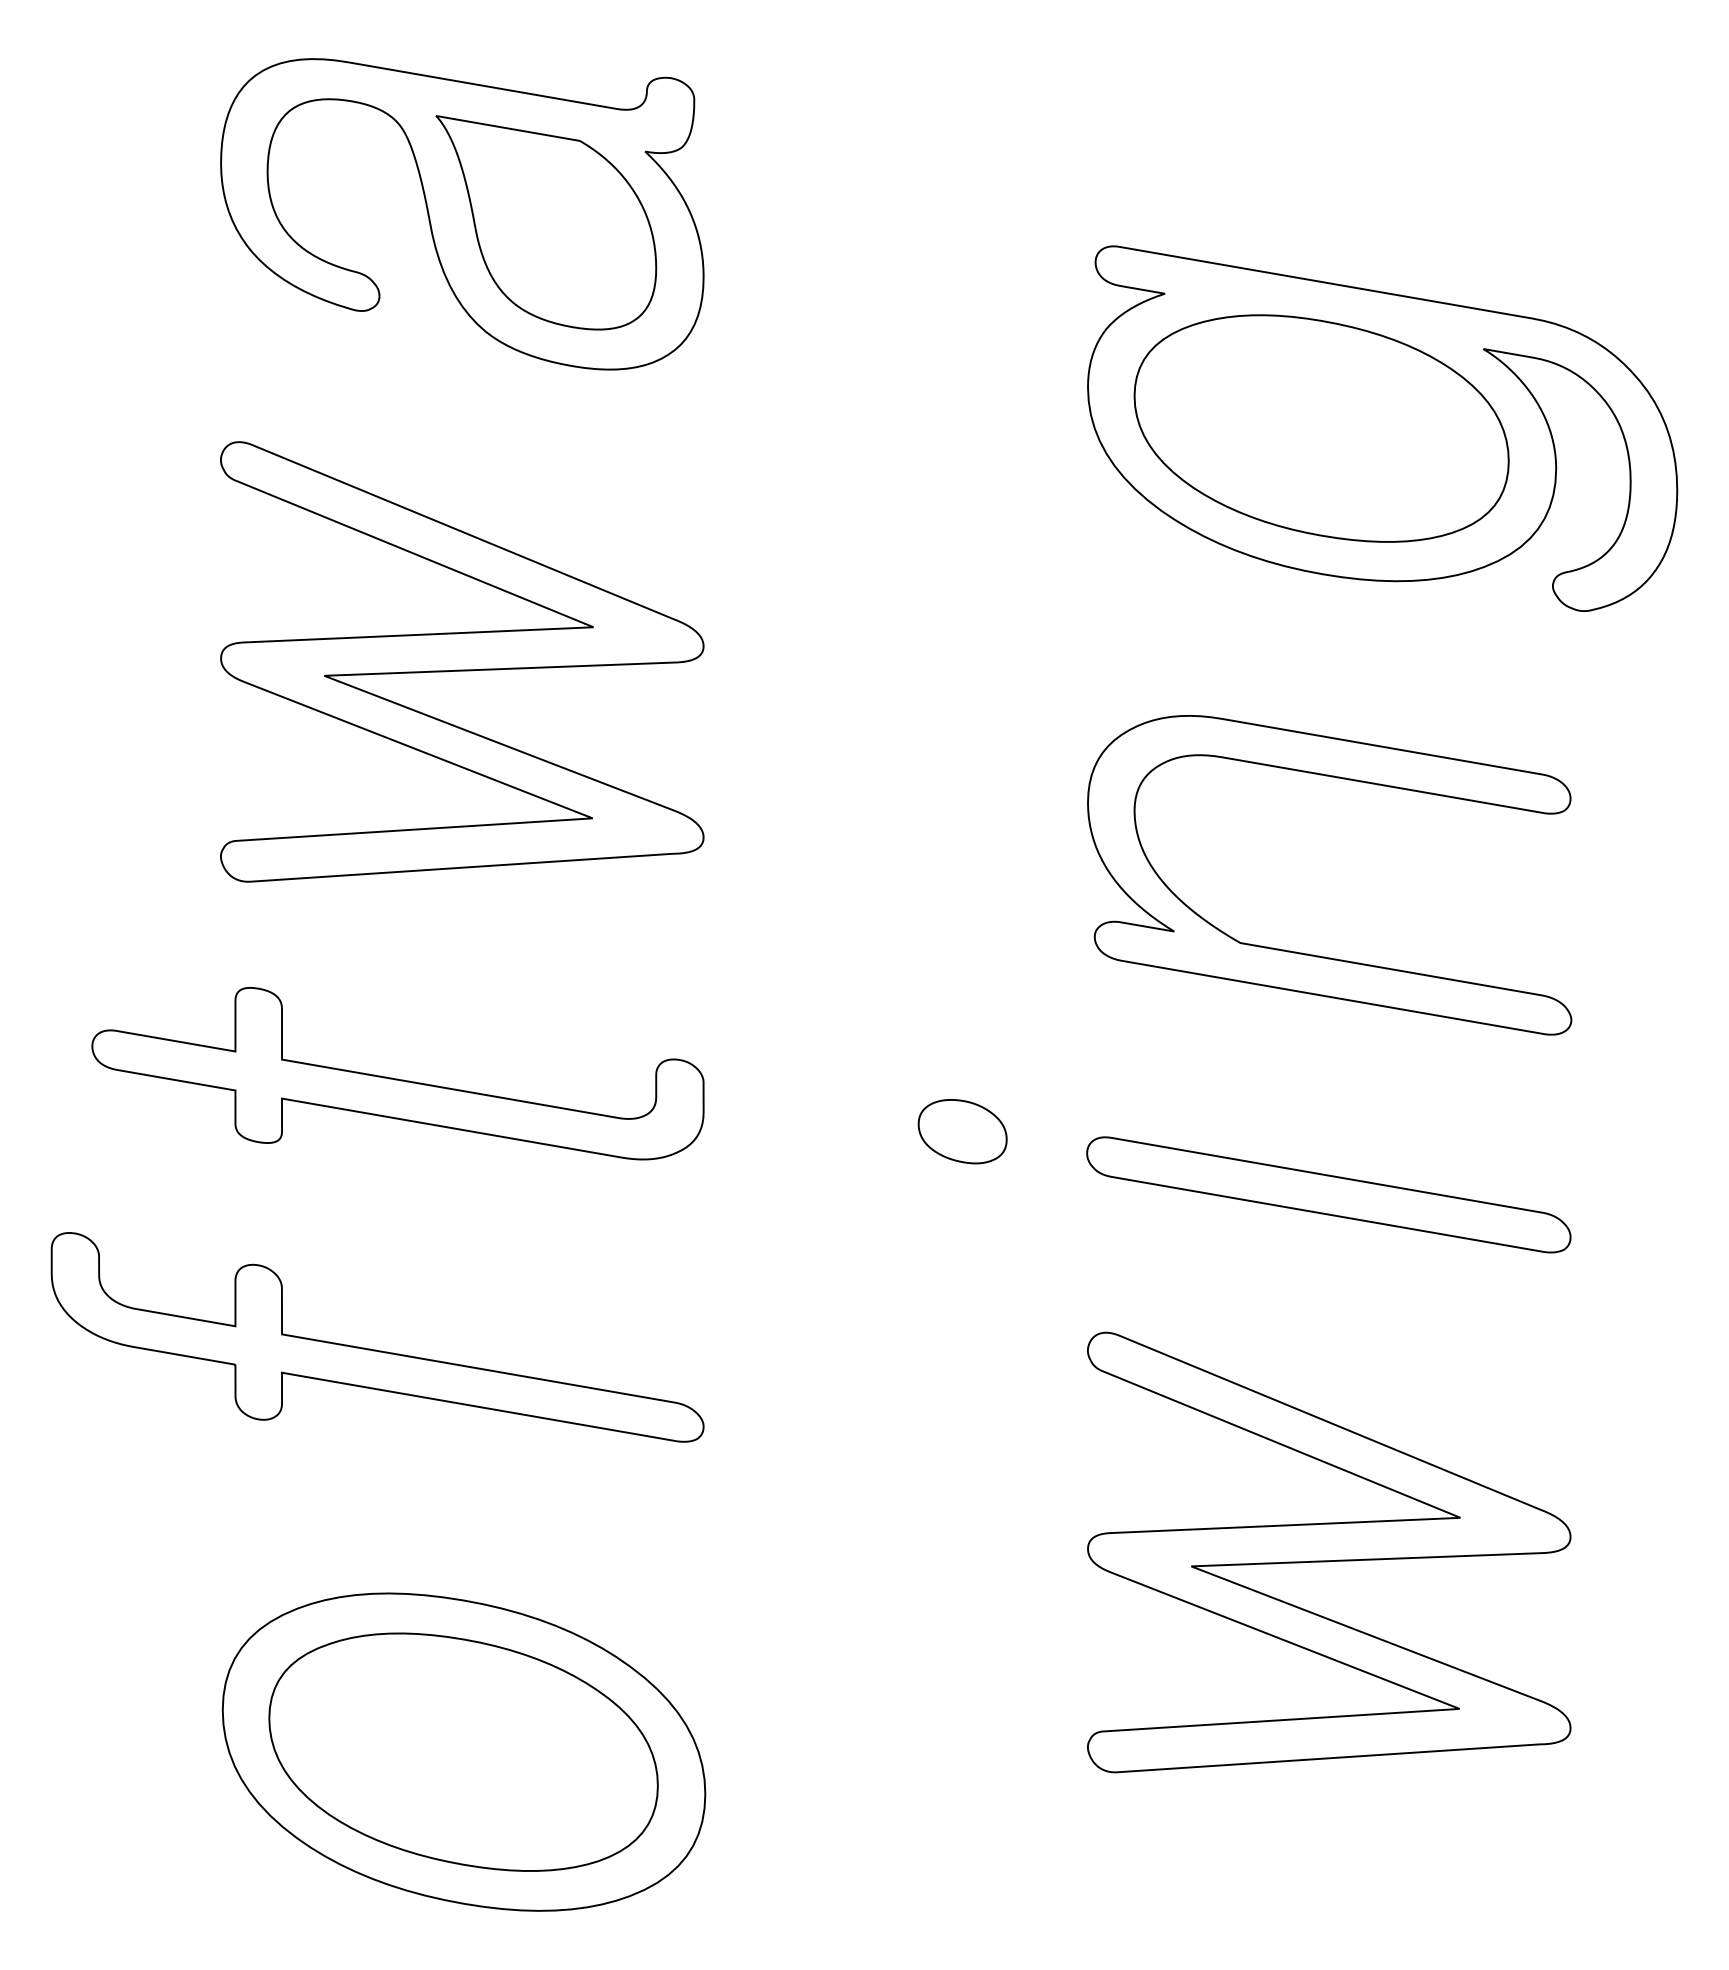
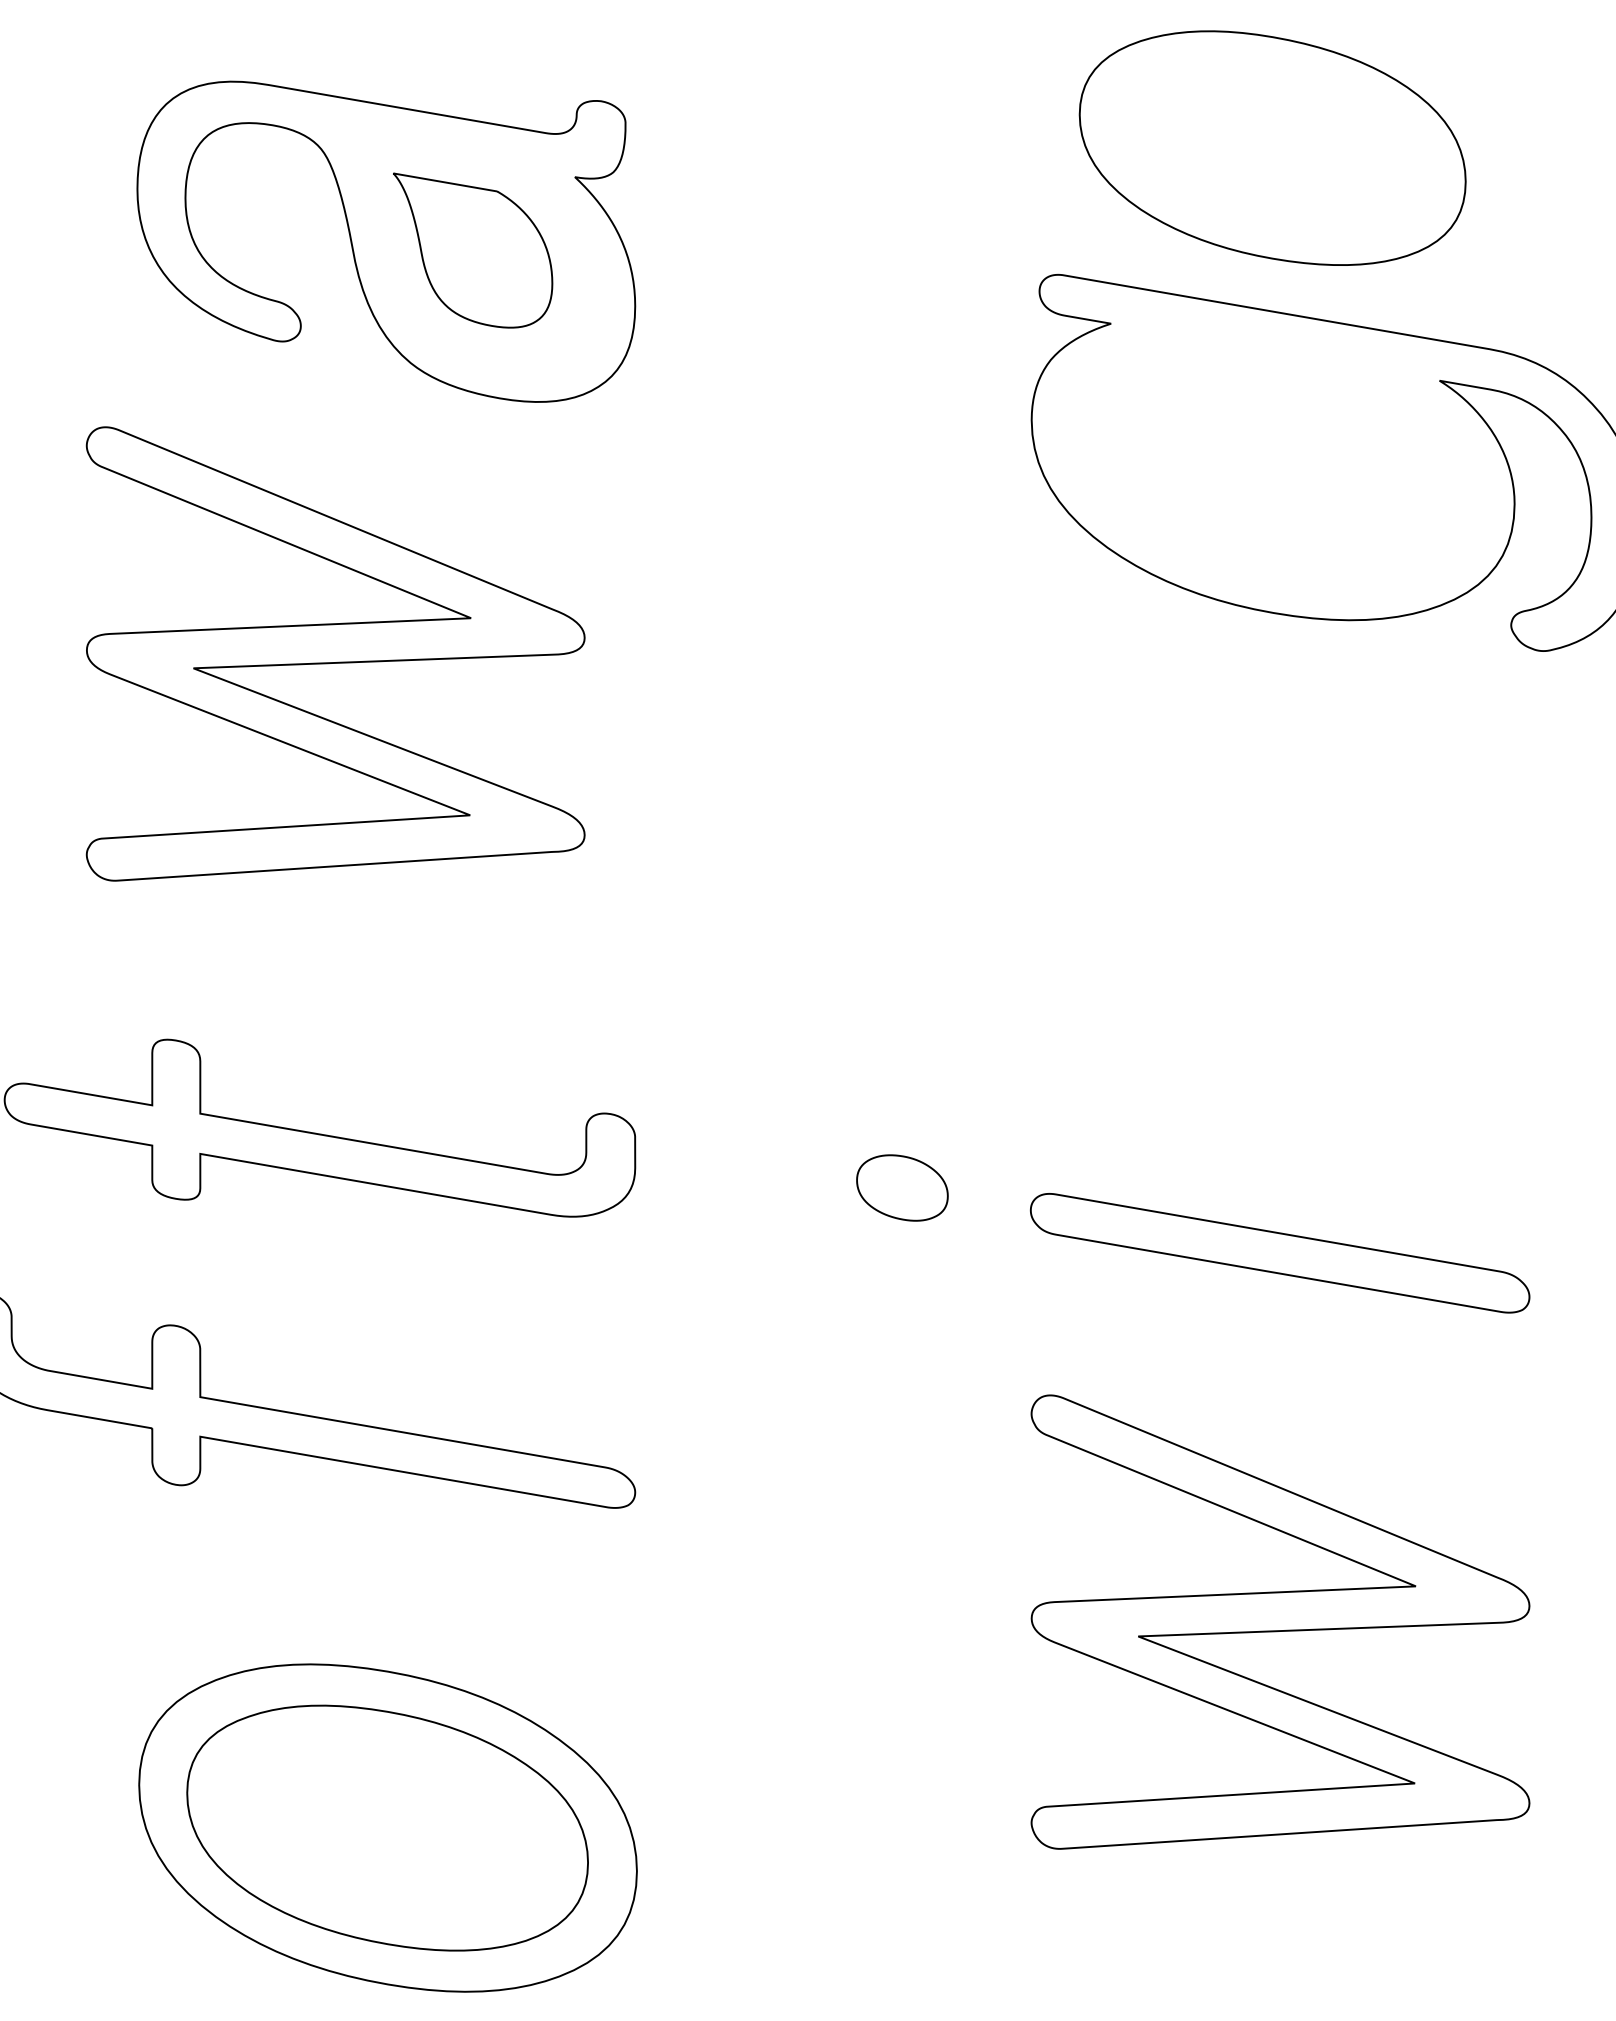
part: (546, 222) -> (473, 250), size x0.7
part: (1321, 428) -> (1272, 148), moved
part: (462, 661) -> (335, 653), moved
part: (1313, 954) -> (1264, 1005), removed

